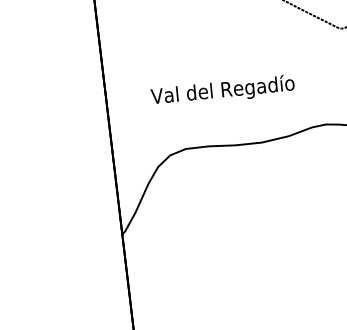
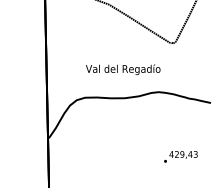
text: (223, 90) -> (123, 69), moved

